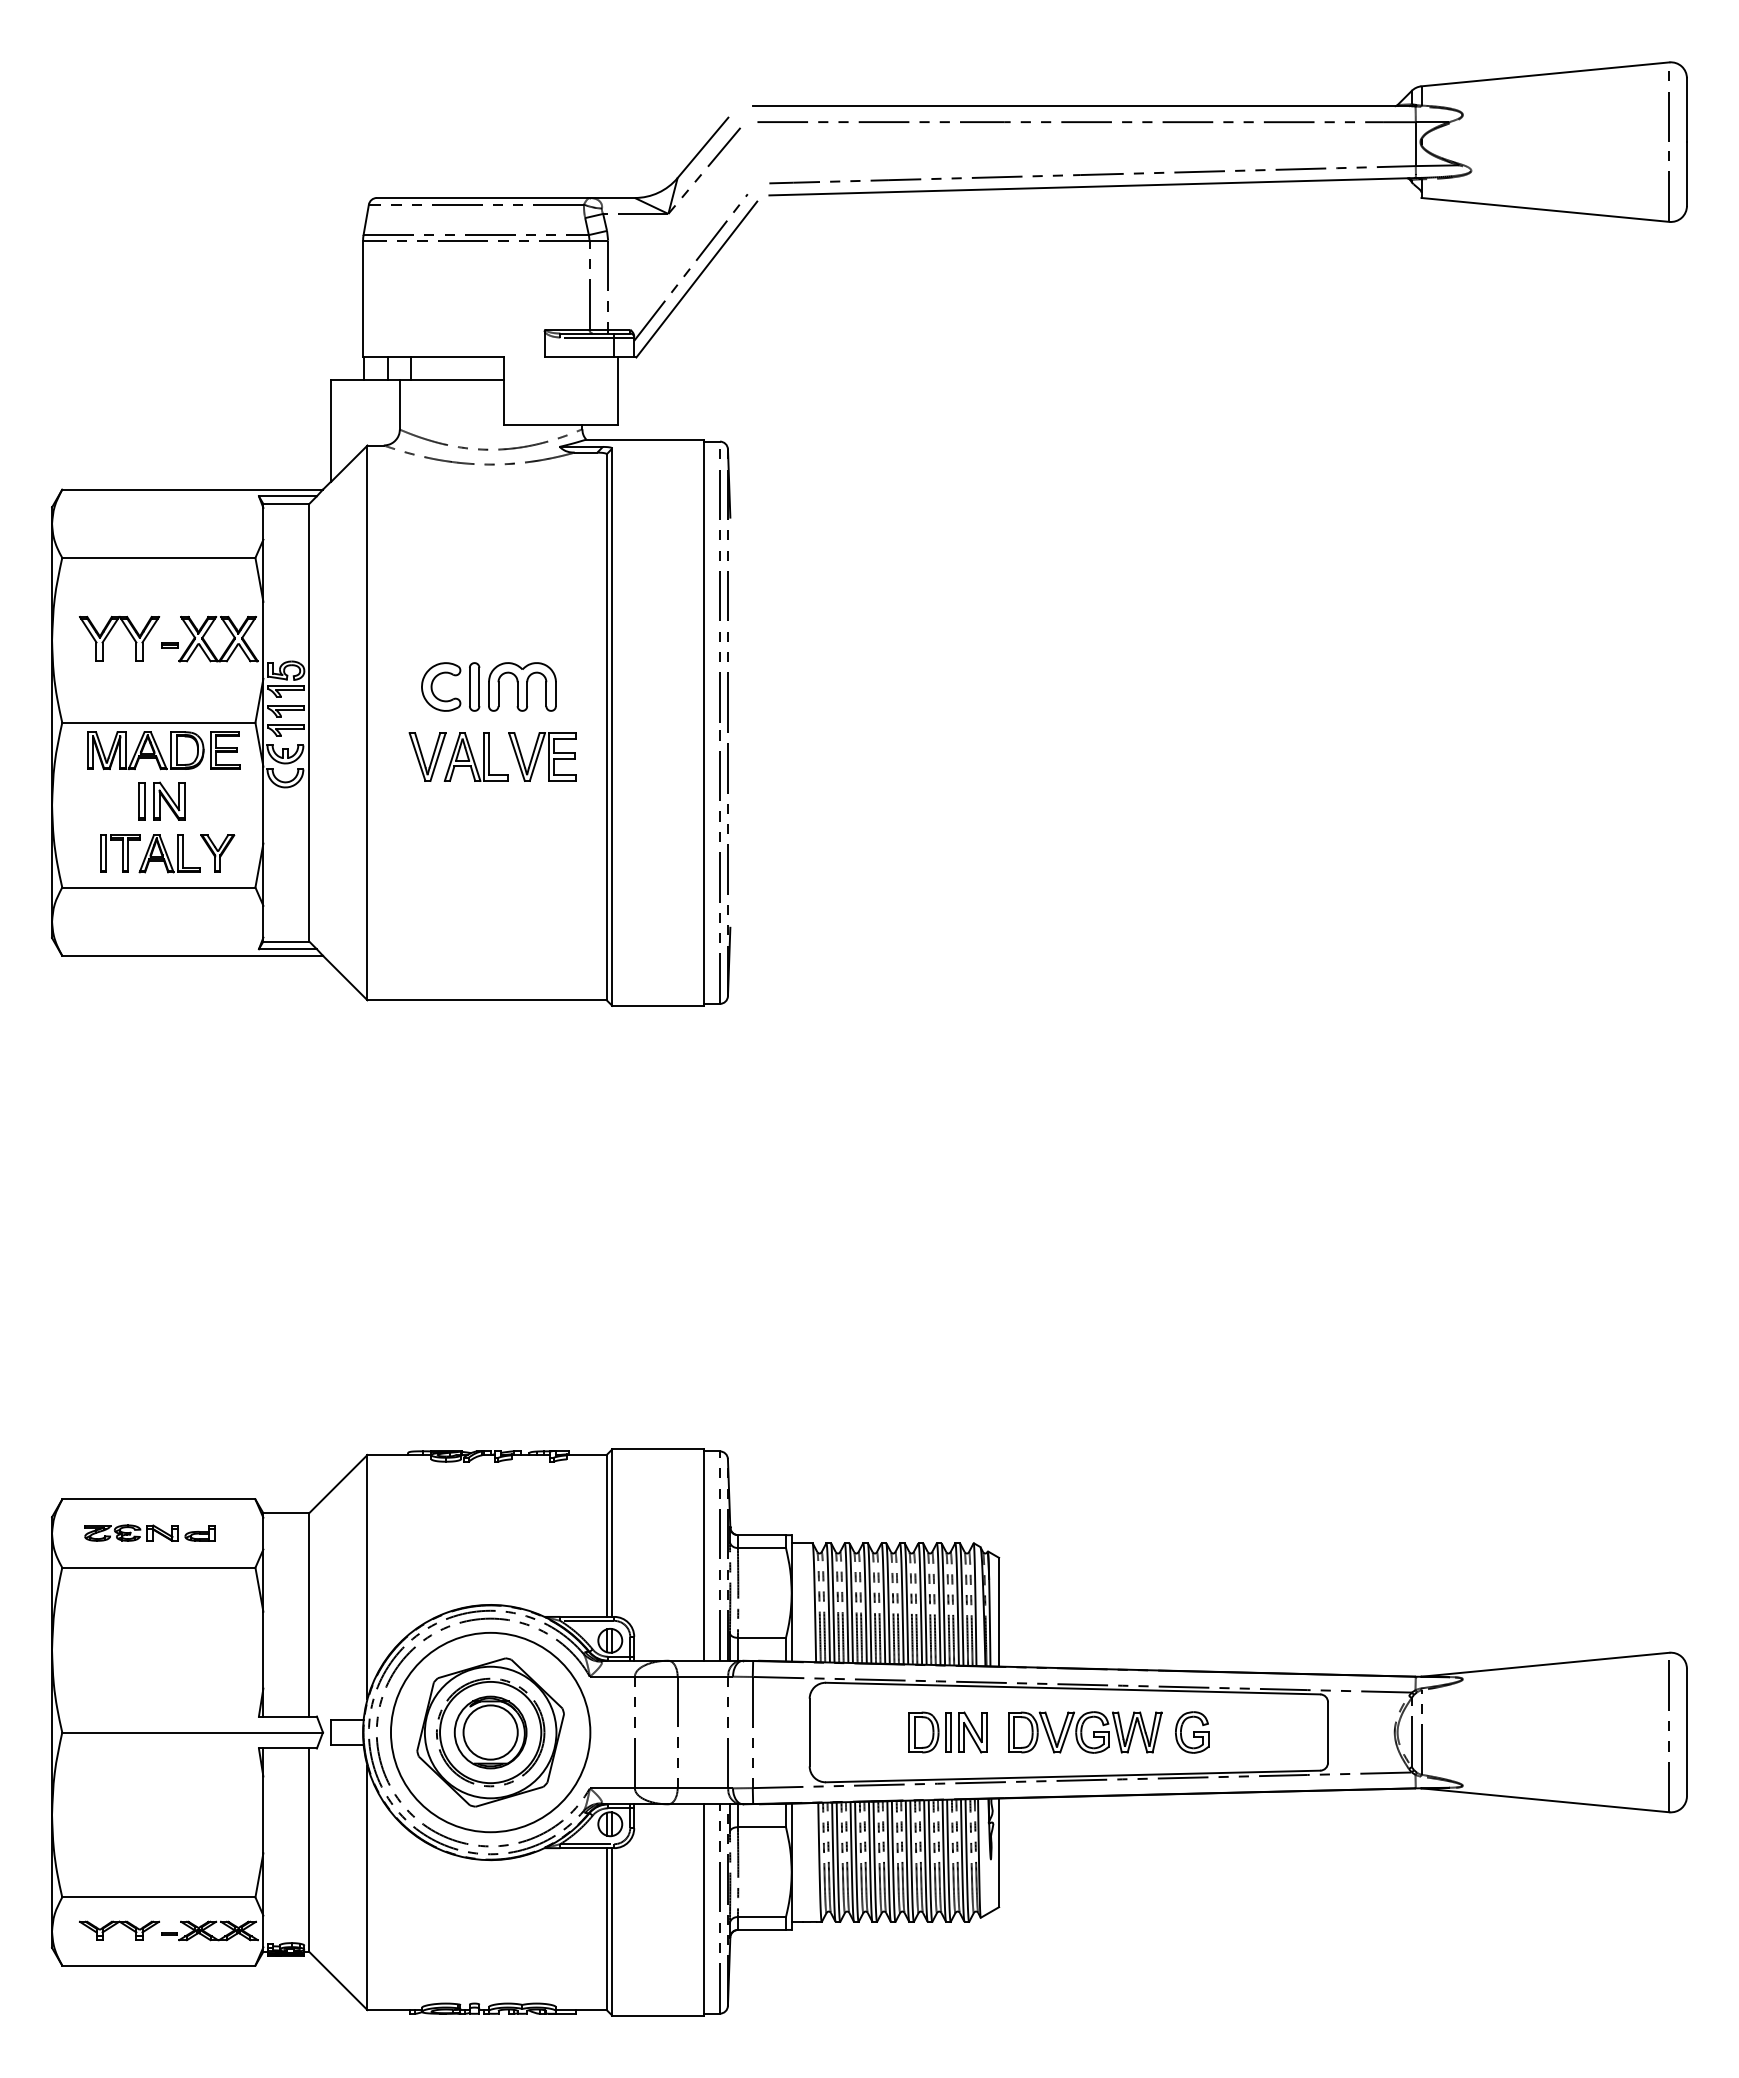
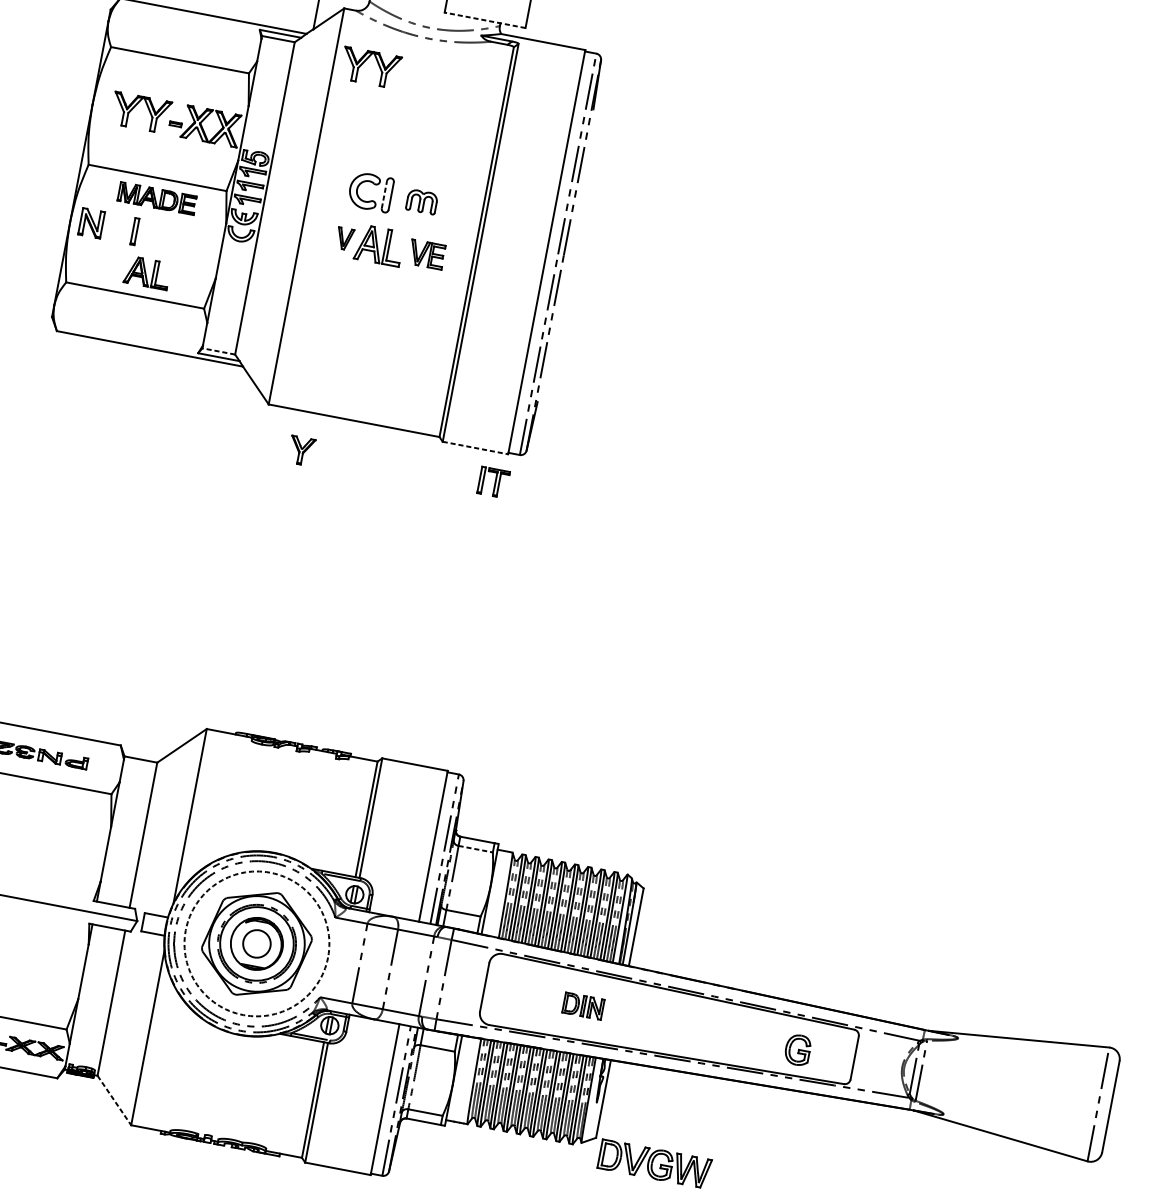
line: (560, 425) -> (484, 20), solid -> dashed
part: (409, 512) -> (365, 61), added
line: (469, 686) -> (384, 194), solid -> dashed
part: (522, 686) -> (422, 201), size x0.6
part: (163, 750) -> (157, 198), size x0.7
part: (427, 756) -> (344, 238), size x0.6
part: (542, 756) -> (426, 254), size x0.7
part: (169, 800) -> (91, 222), moved
part: (120, 853) -> (493, 482), moved
part: (217, 853) -> (301, 450), moved
line: (286, 941) -> (218, 351), solid -> dashed
line: (658, 1005) -> (475, 447), solid -> dashed
line: (762, 1548) -> (476, 849), solid -> dashed
circle: (490, 1732) -> (256, 943), size x0.7
circle: (490, 1732) -> (256, 943), solid -> dashed
part: (947, 1732) -> (583, 1006), size x0.7
part: (1085, 1732) -> (655, 1164), moved
part: (1192, 1732) -> (798, 1050), moved
line: (338, 1981) -> (114, 1100), solid -> dashed

